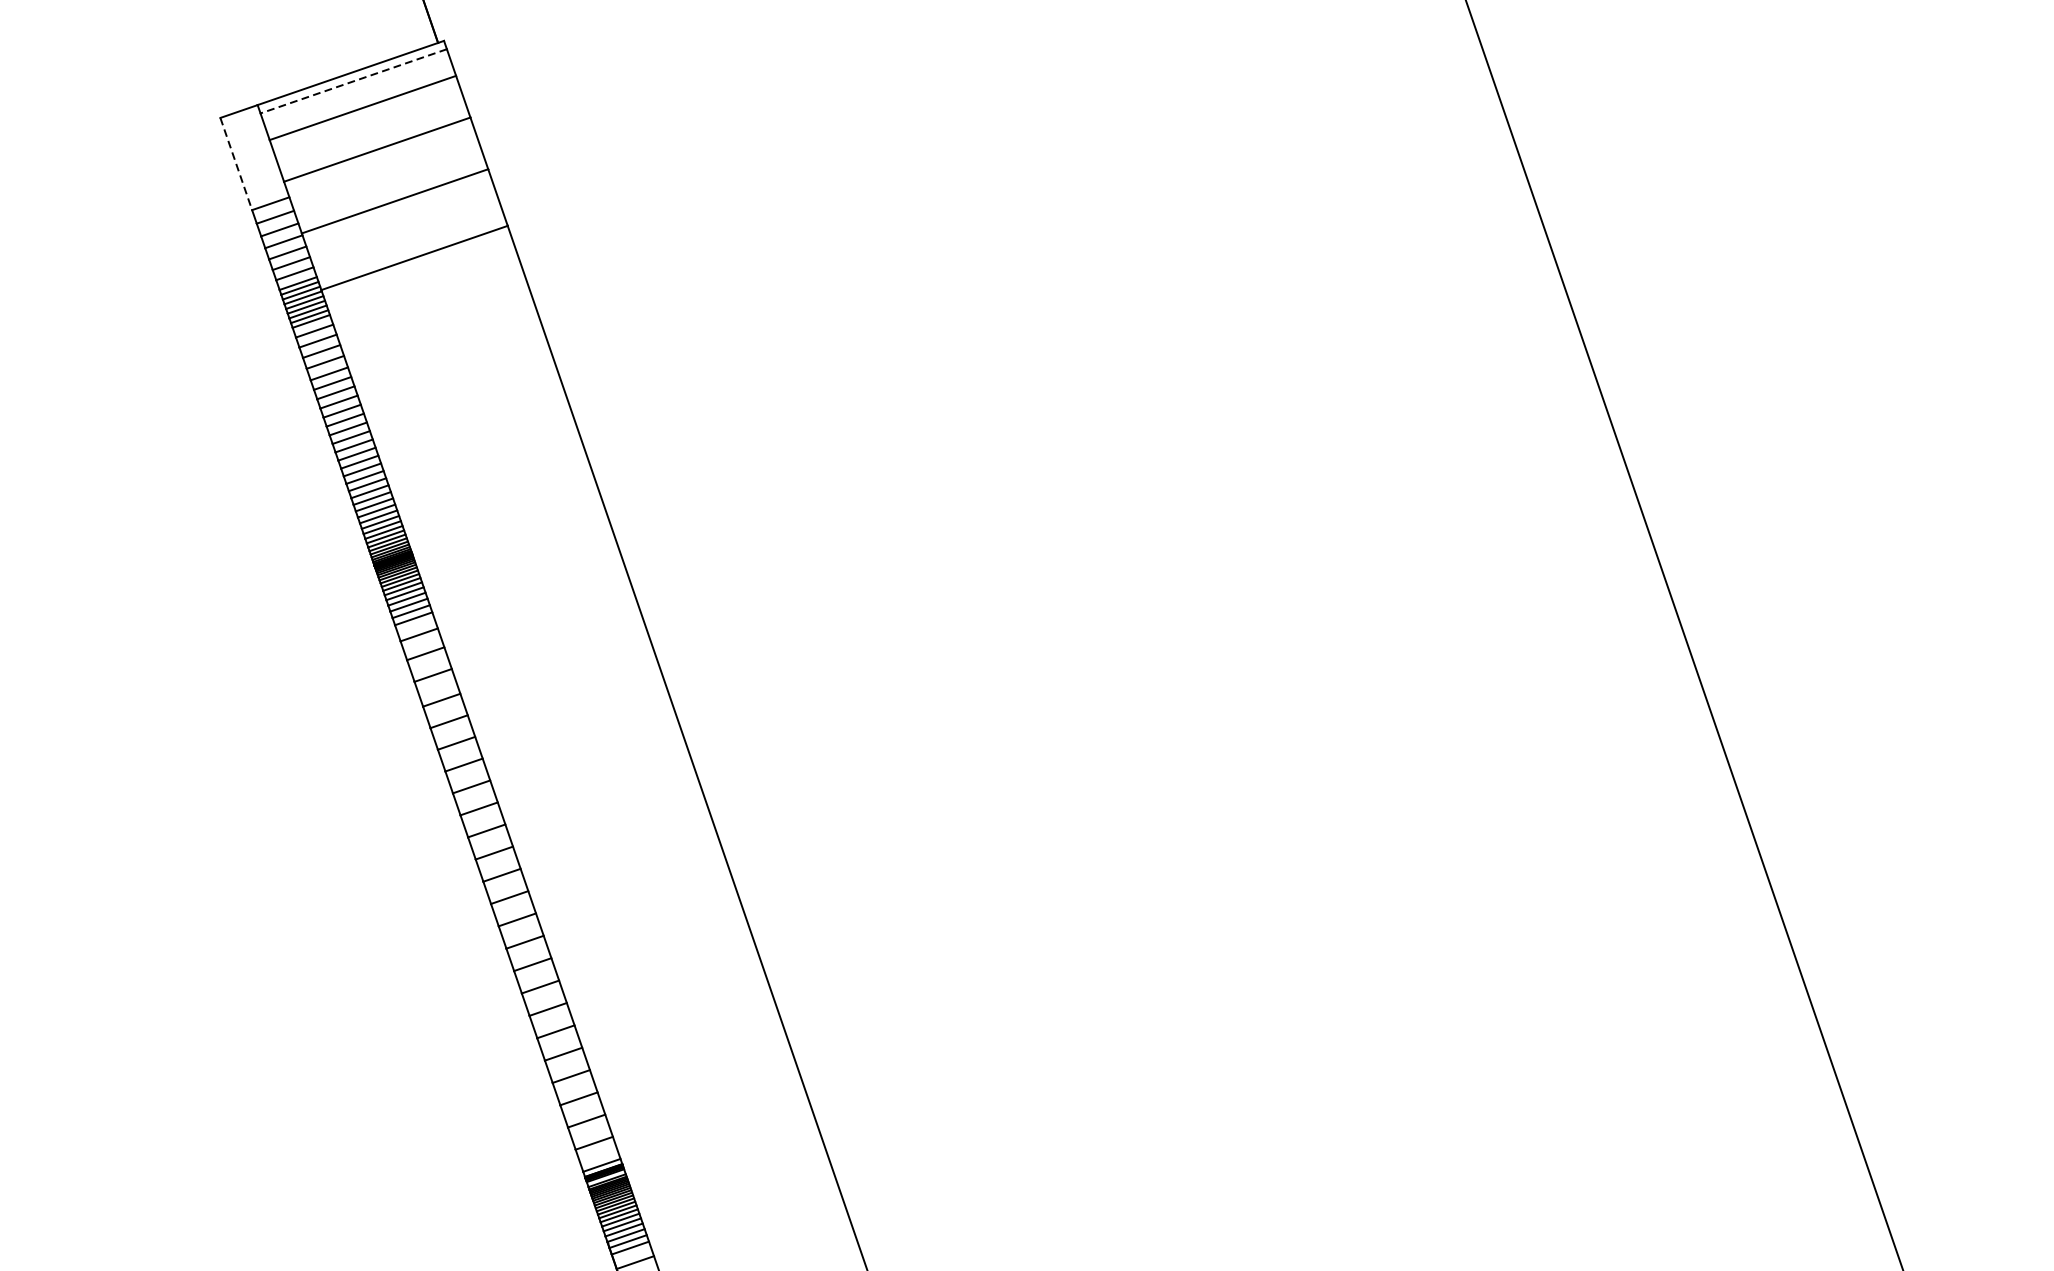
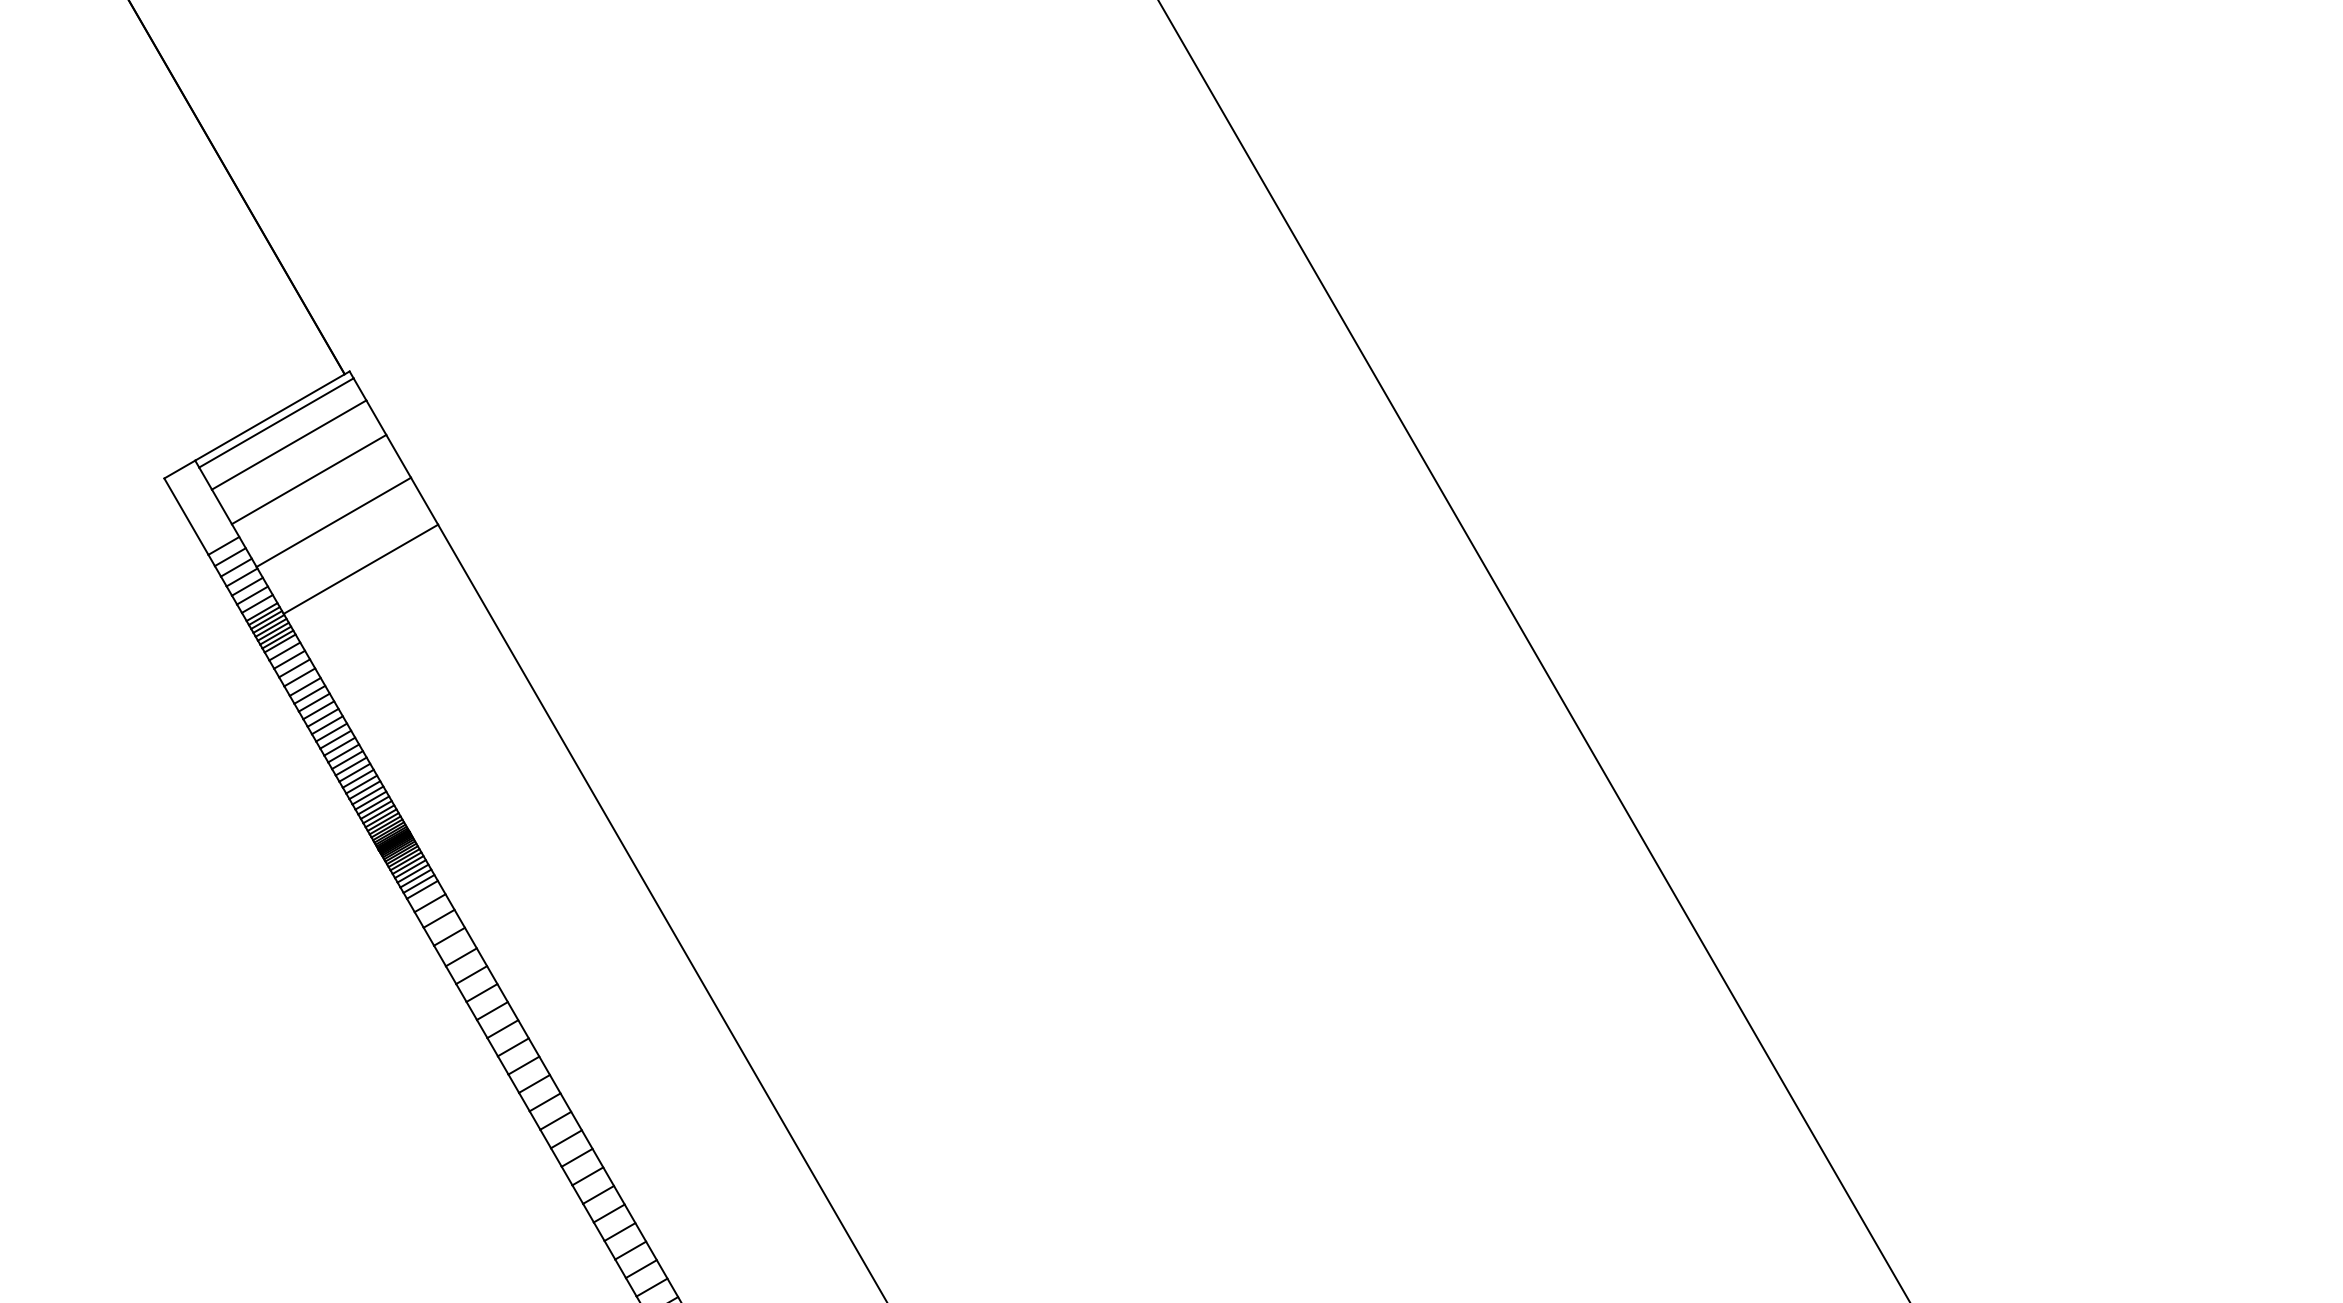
line: (352, 81) -> (275, 423), dashed -> solid
line: (236, 164) -> (186, 517), dashed -> solid

